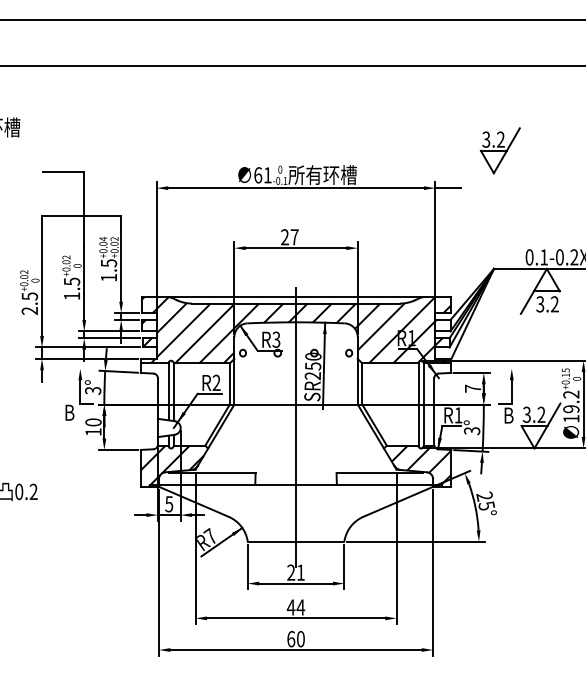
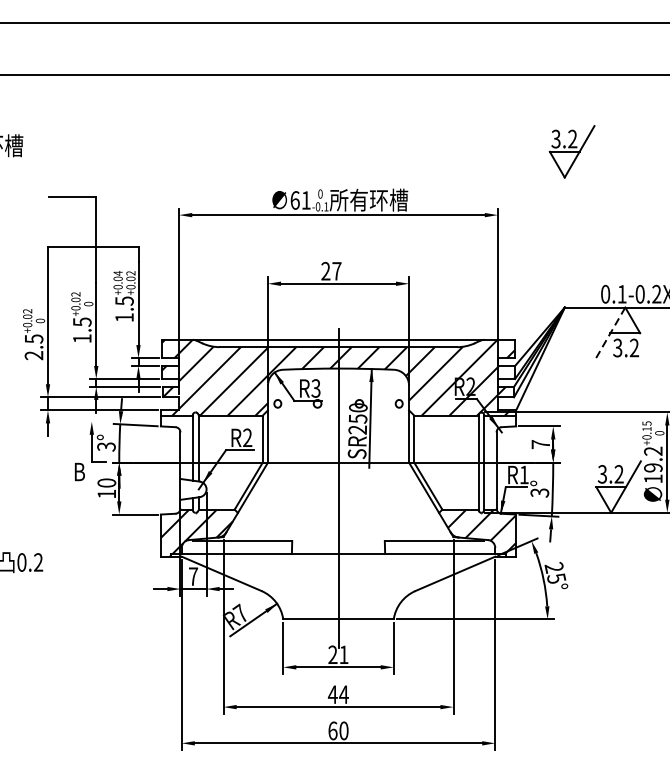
part: (499, 150) -> (571, 151), moved
line: (447, 188) -> (511, 215), removed
line: (533, 291) -> (610, 333), solid -> dashed
text: (411, 337) -> (470, 385), R1 -> R2
part: (505, 396) -> (578, 453), removed
text: (169, 504) -> (193, 576), 5 -> 7

